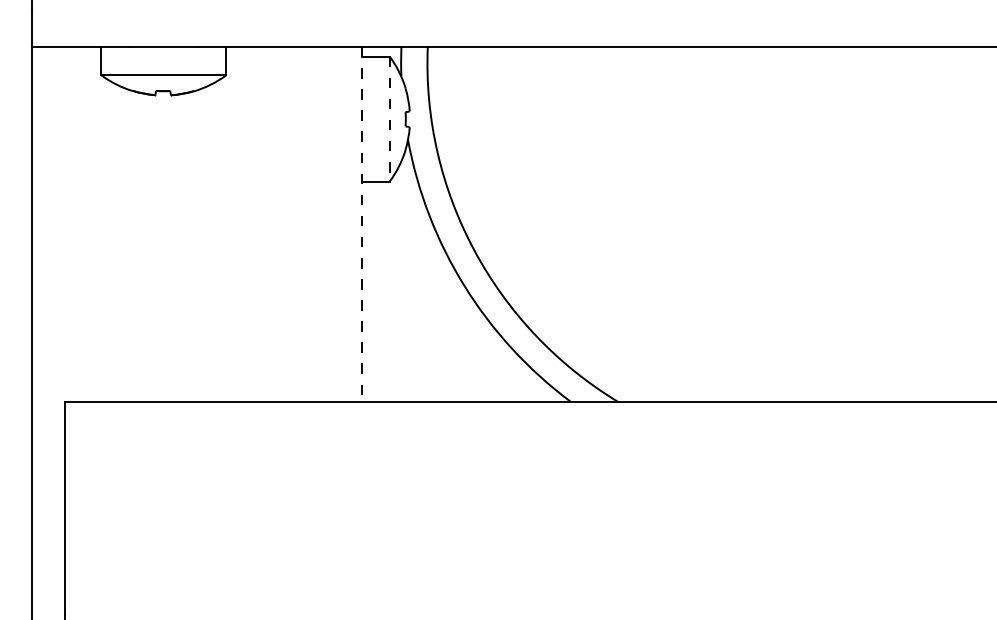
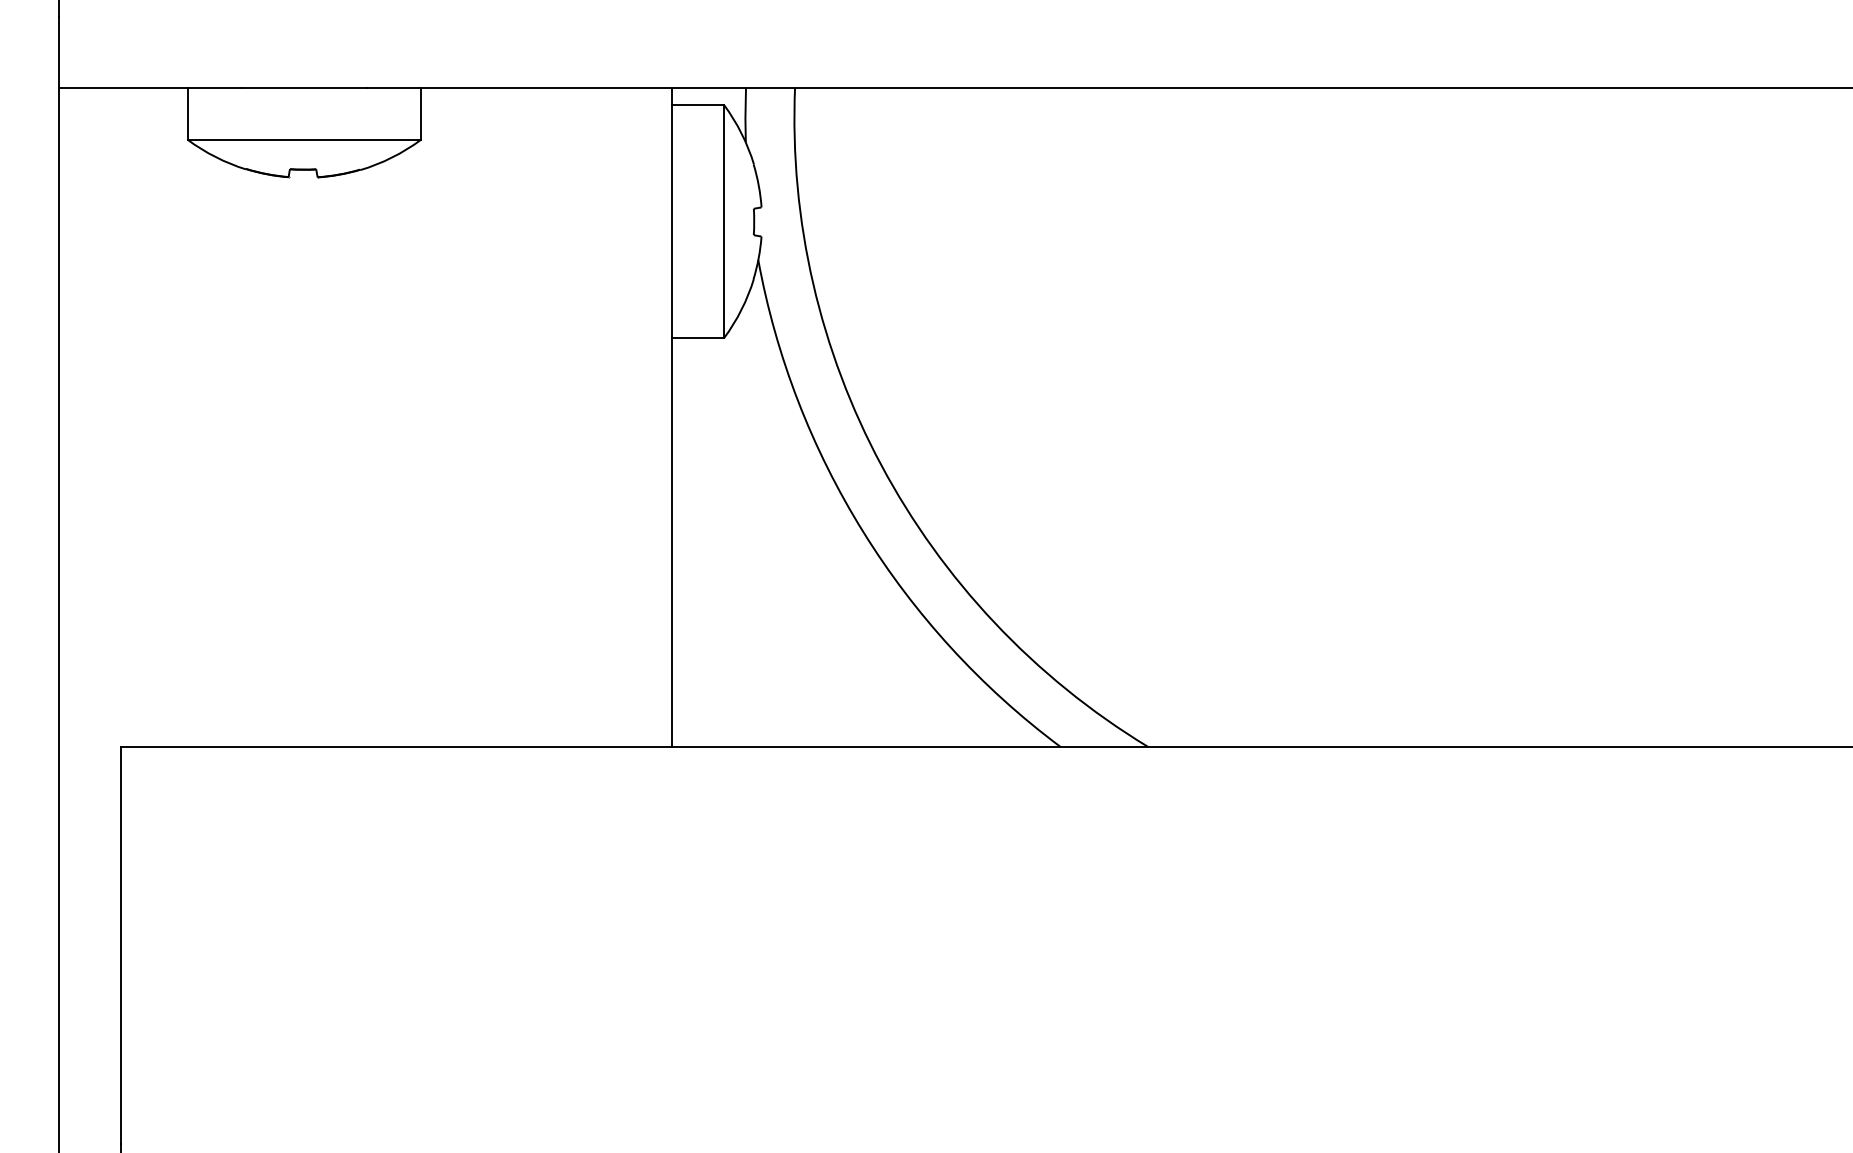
line: (389, 119) -> (723, 222), dashed -> solid
line: (361, 224) -> (671, 417), dashed -> solid

